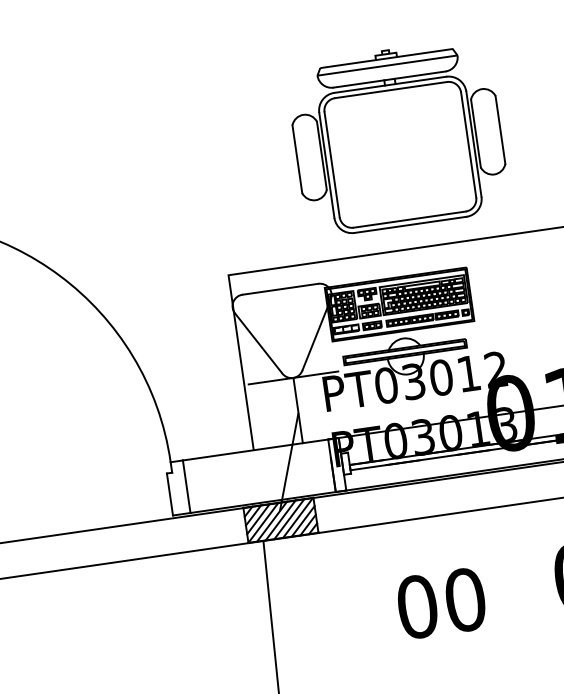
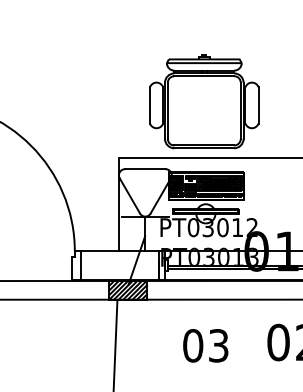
part: (398, 137) -> (204, 101), moved
text: (464, 599) -> (218, 345), 00 -> 03

